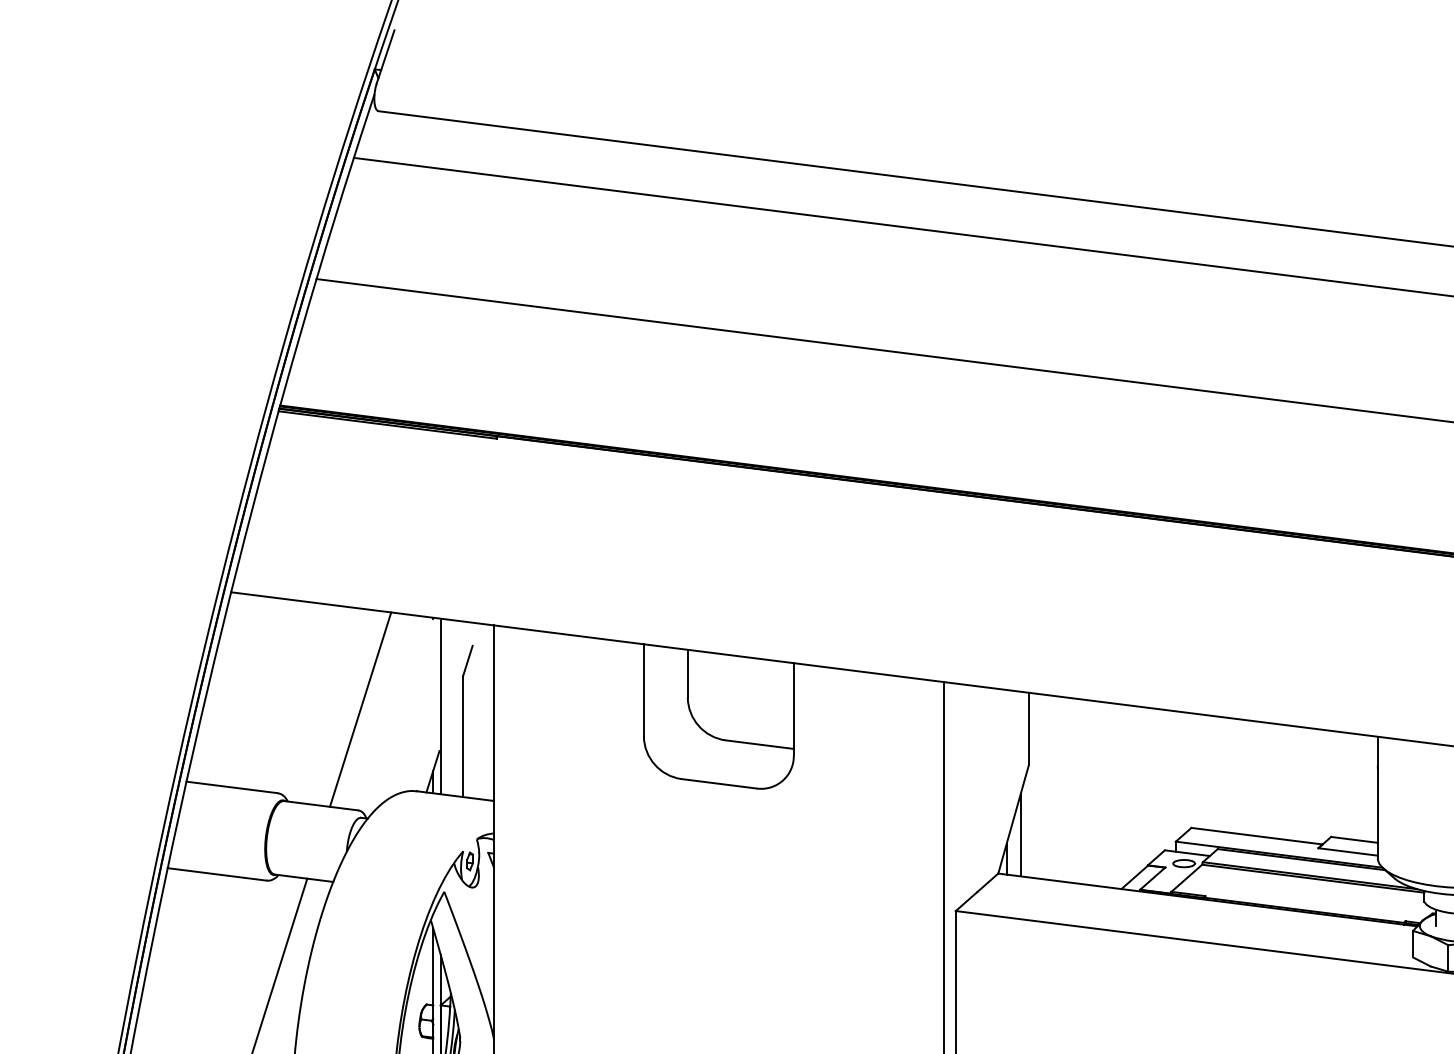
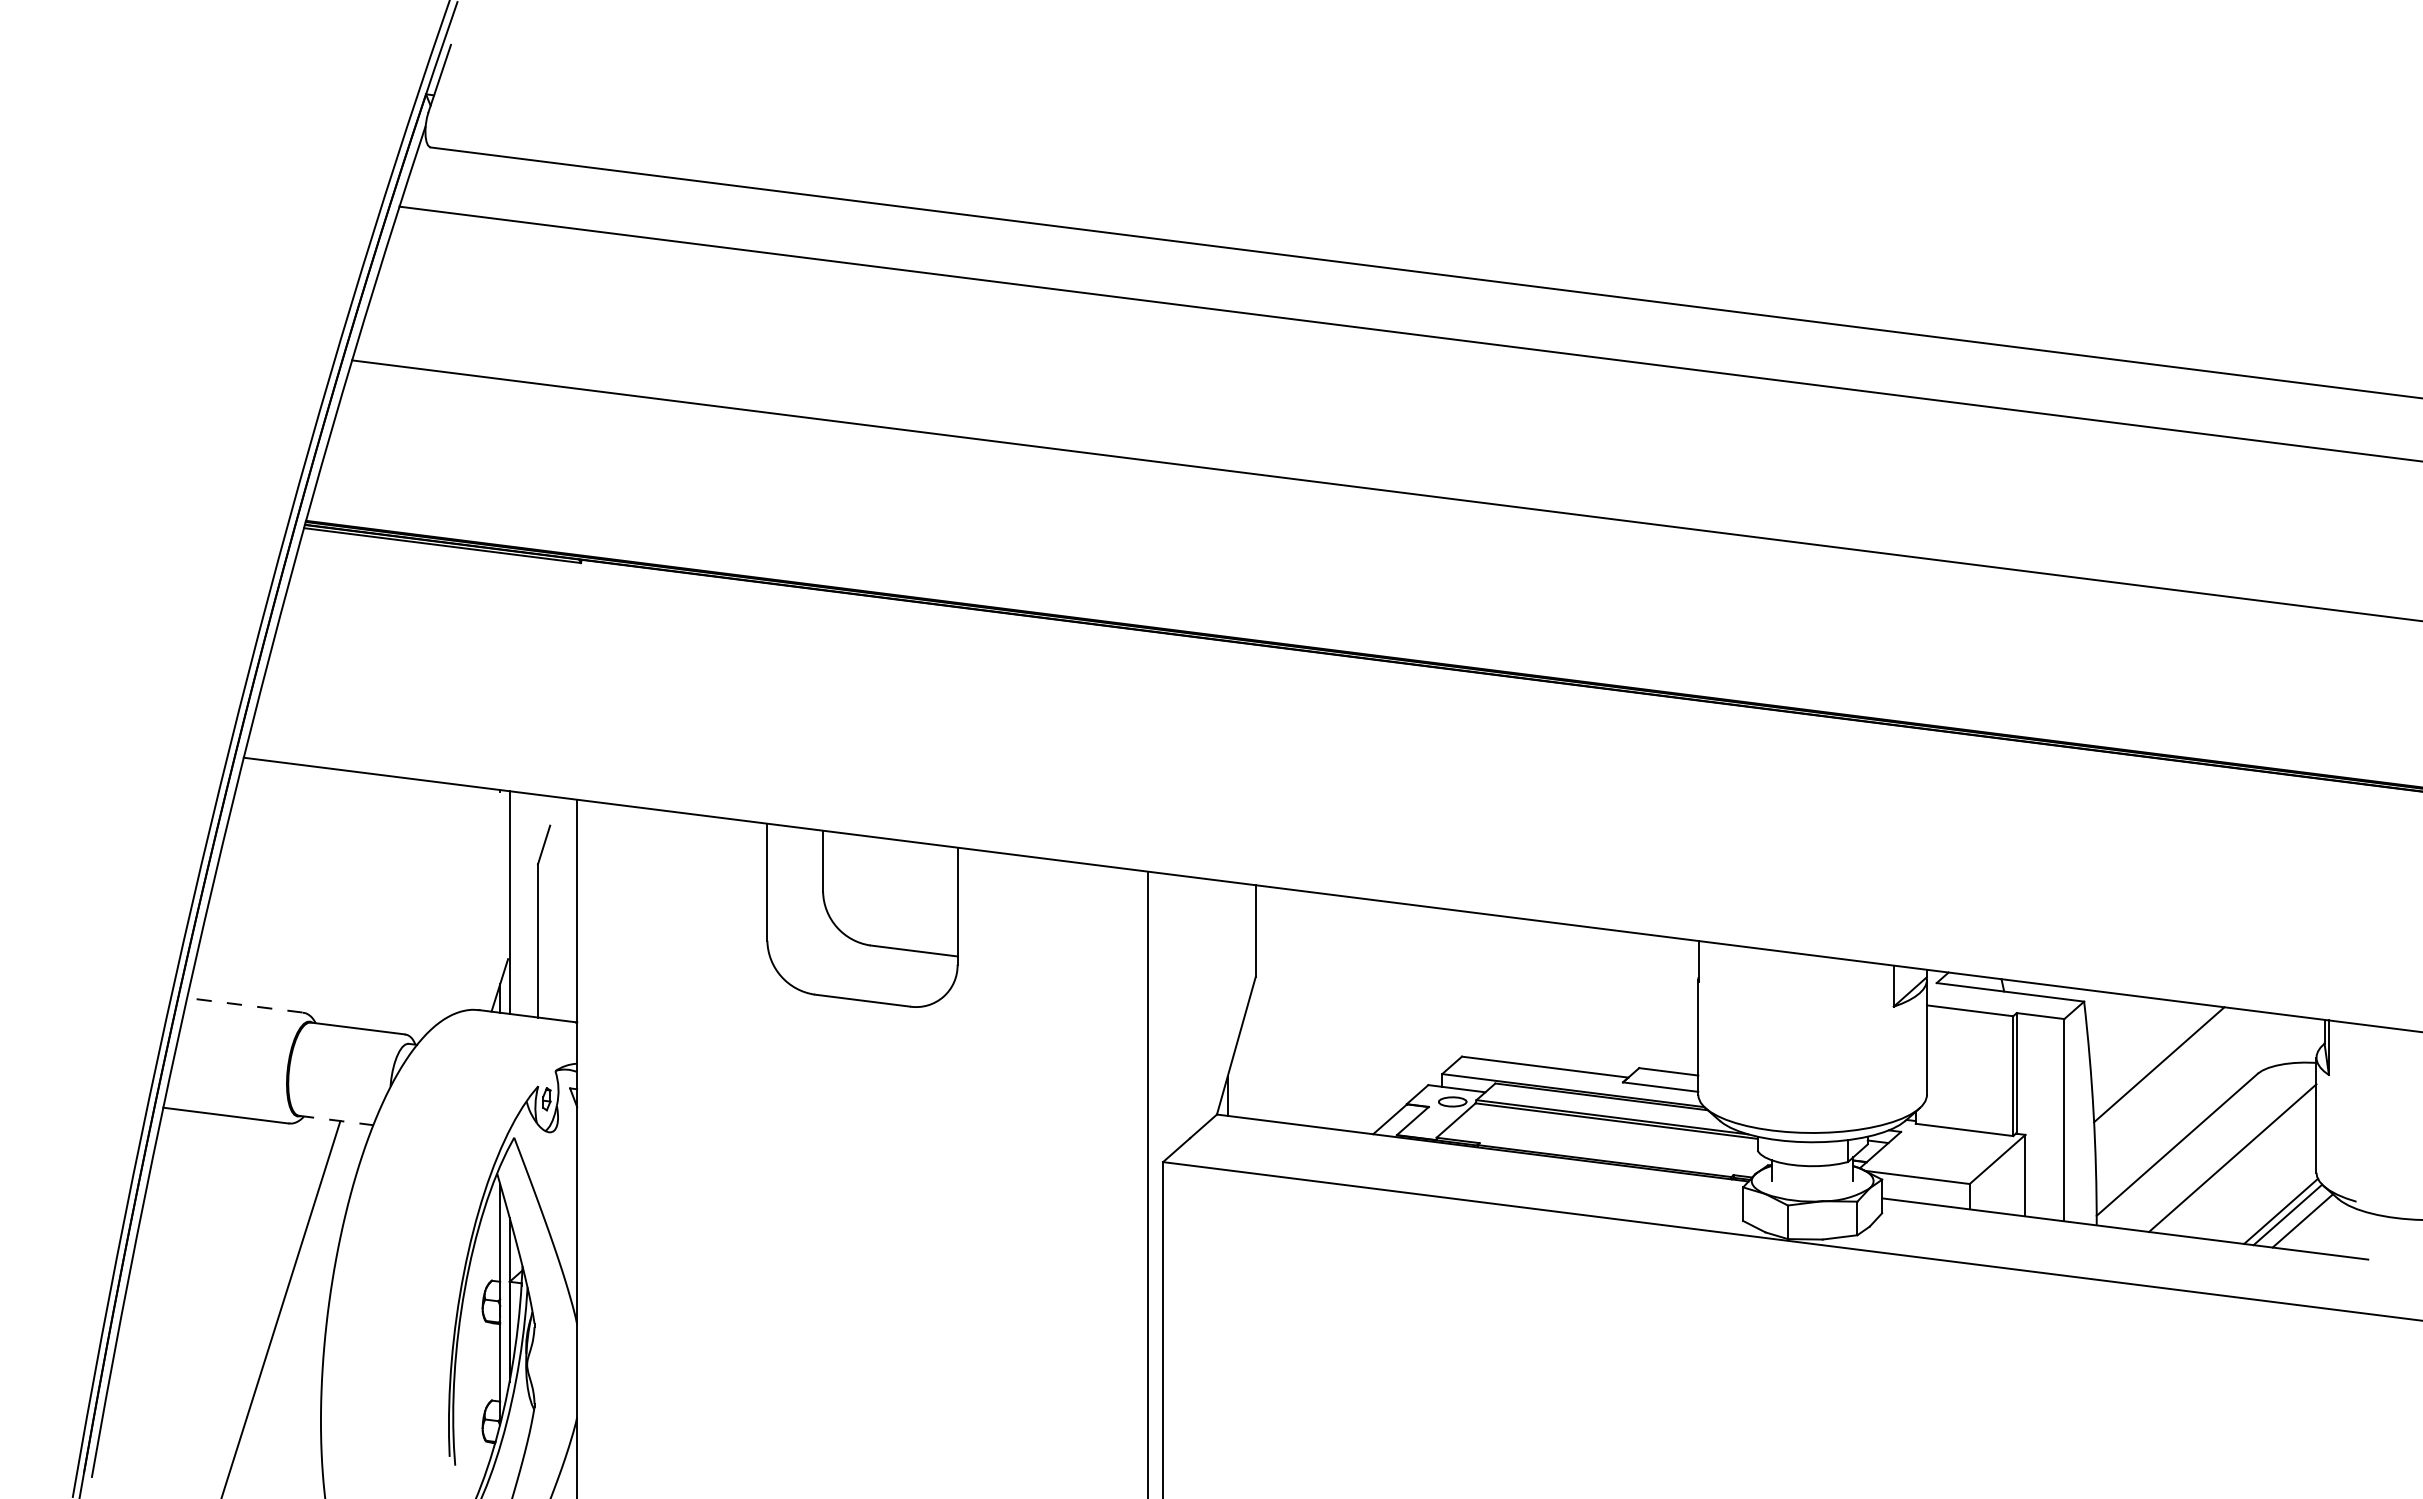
line: (360, 709) -> (407, 906), removed
line: (231, 787) -> (244, 1005), solid -> dashed
line: (1020, 834) -> (1245, 1065), removed
line: (304, 878) -> (336, 1120), solid -> dashed

